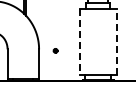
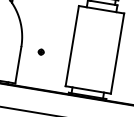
line: (79, 41) -> (72, 45), dashed -> solid
line: (116, 41) -> (117, 53), dashed -> solid

